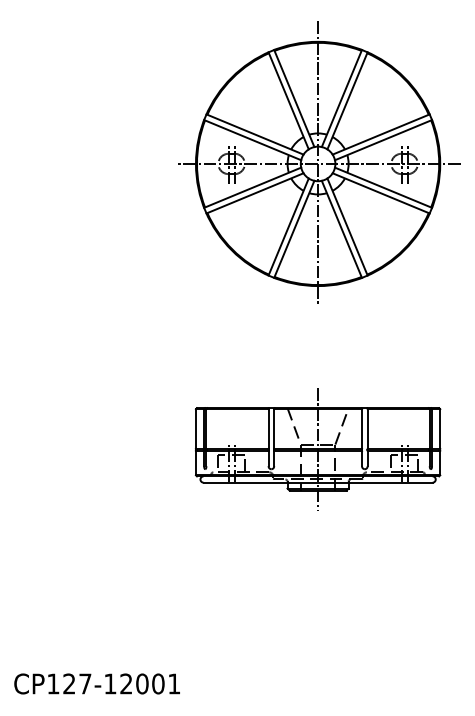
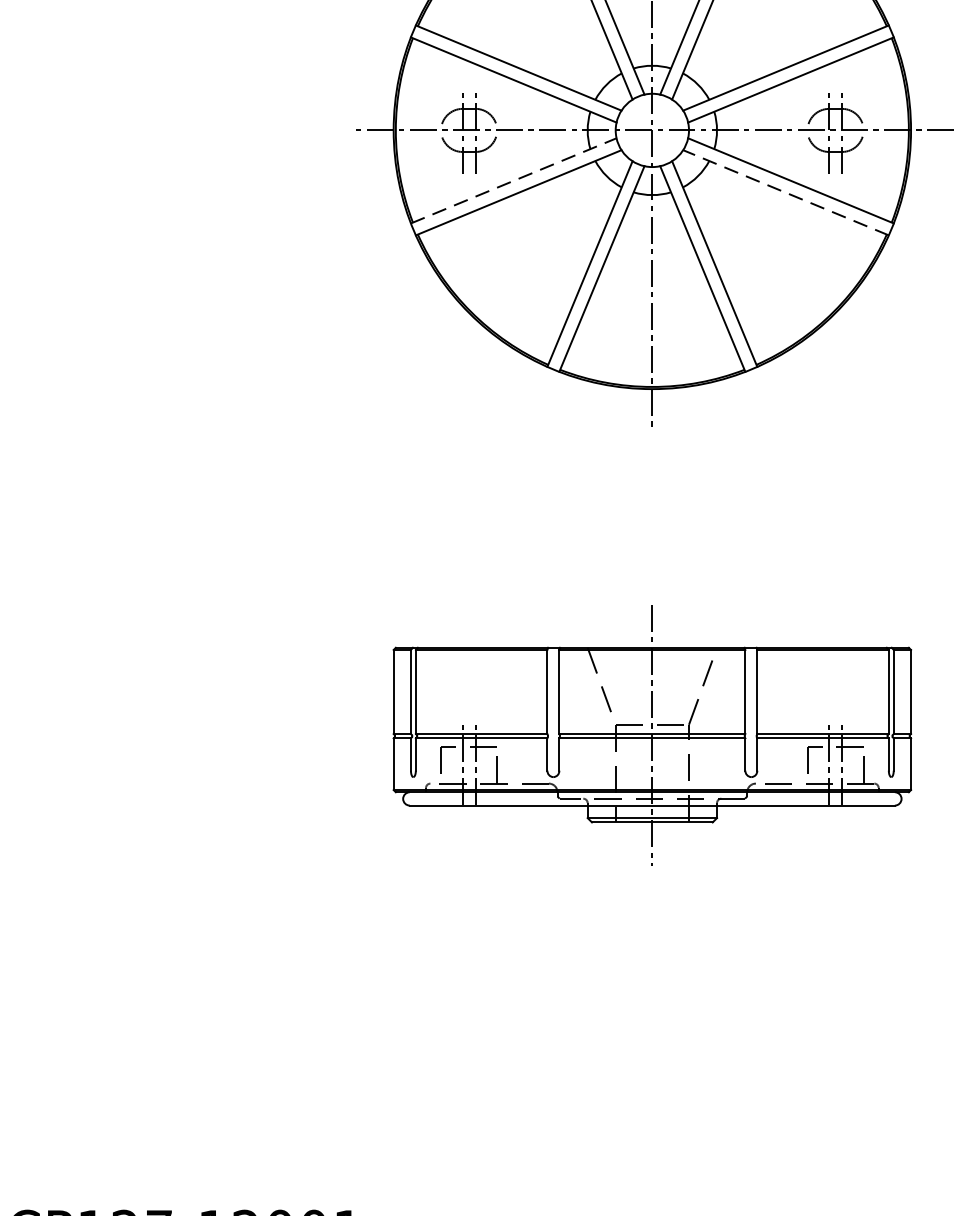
line: (252, 187) -> (513, 180), solid -> dashed
line: (381, 193) -> (786, 193), solid -> dashed

